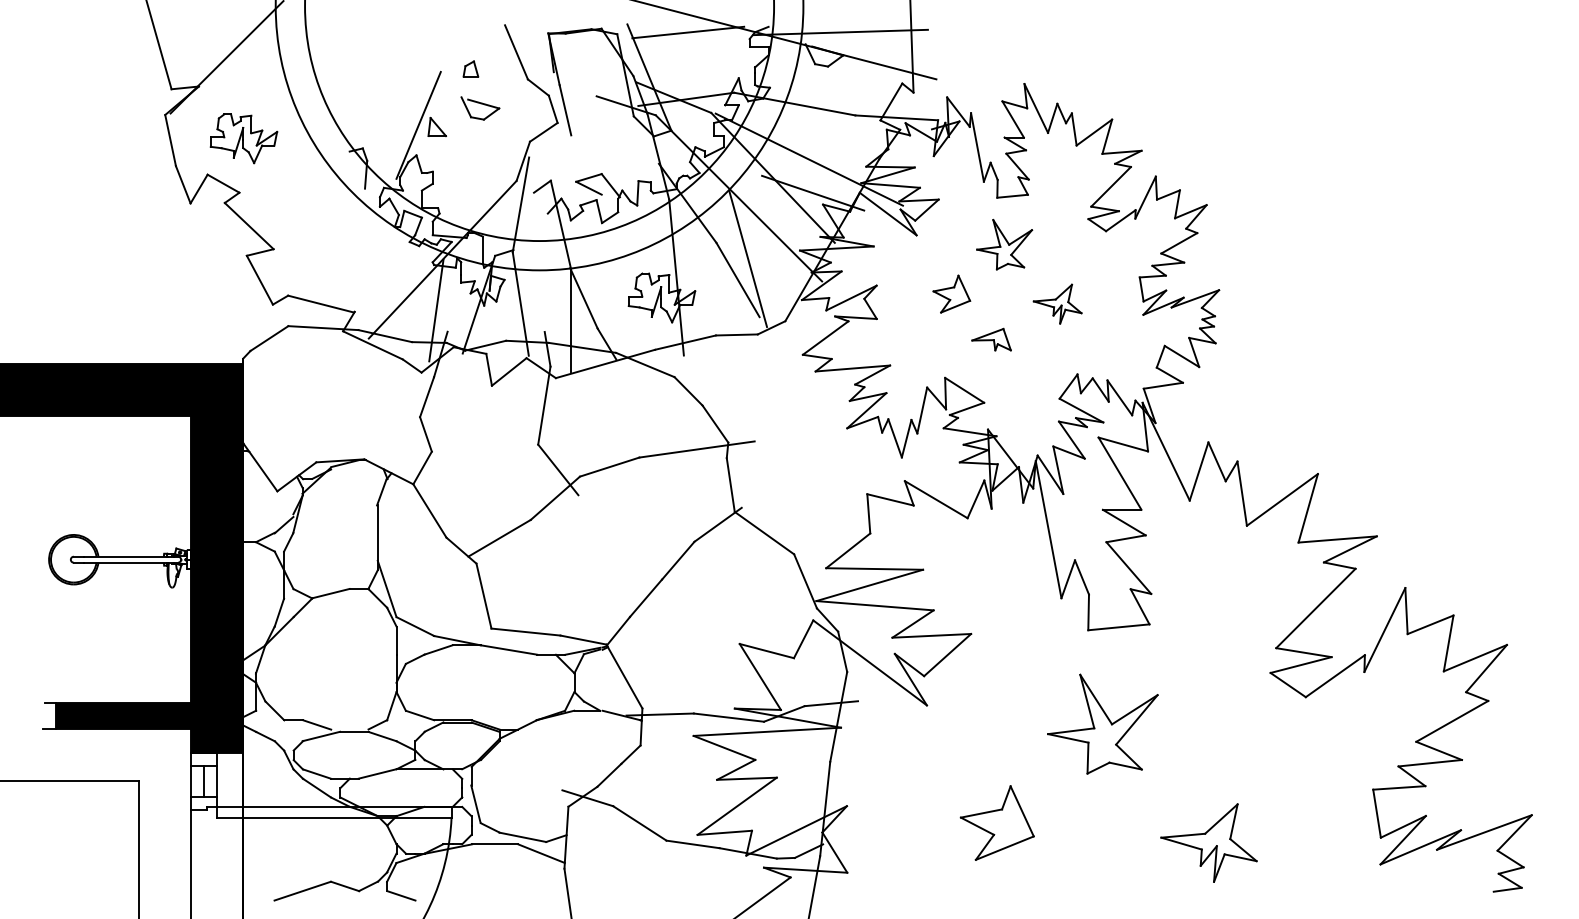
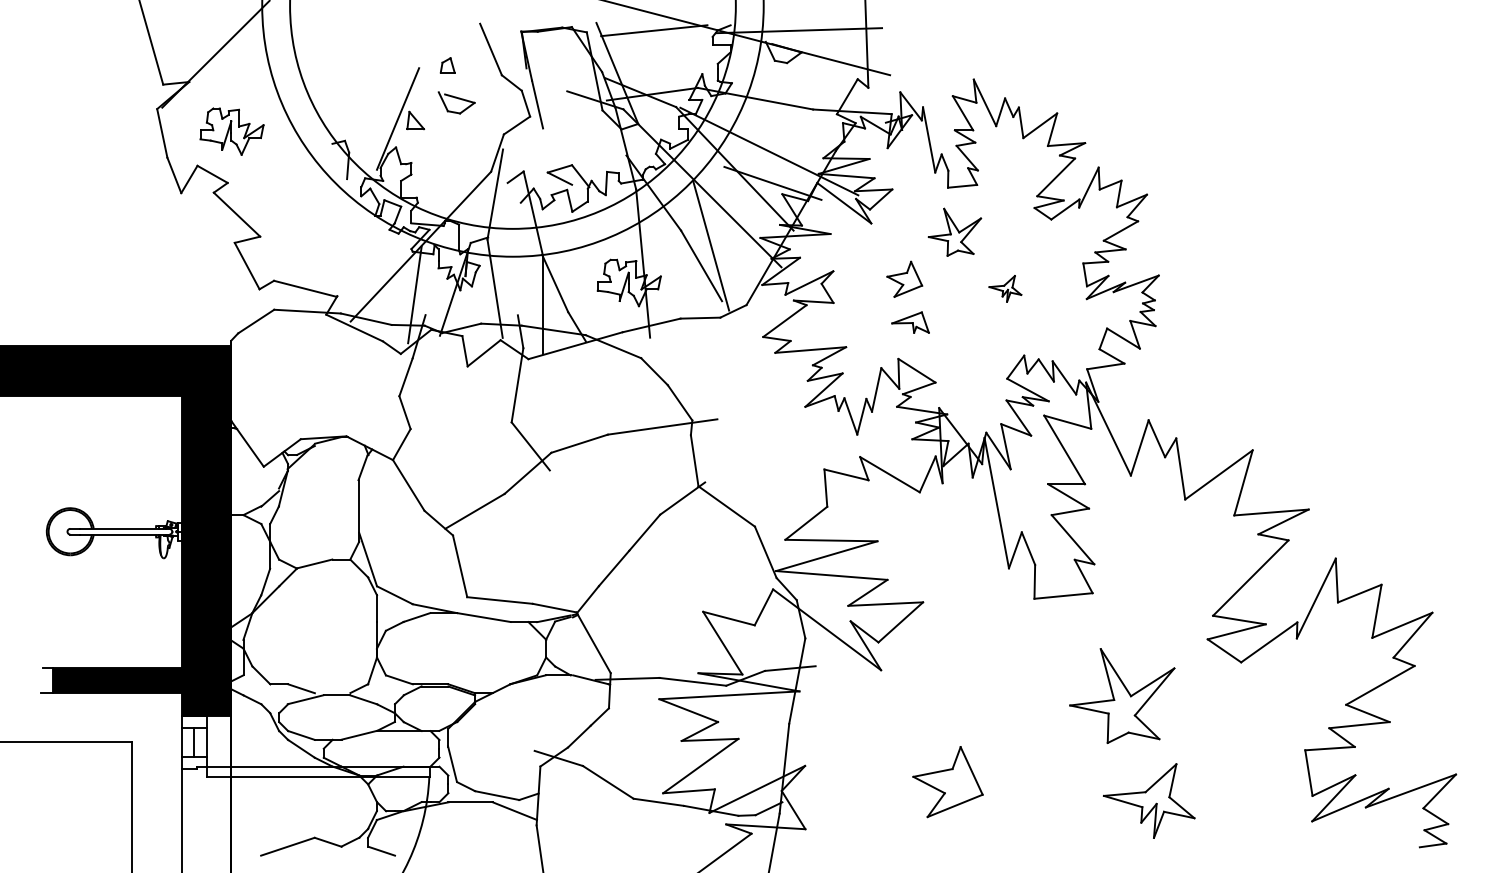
part: (1057, 303) -> (1005, 288), size x0.7
part: (991, 339) -> (910, 322), moved
part: (1103, 723) -> (1122, 695), moved

